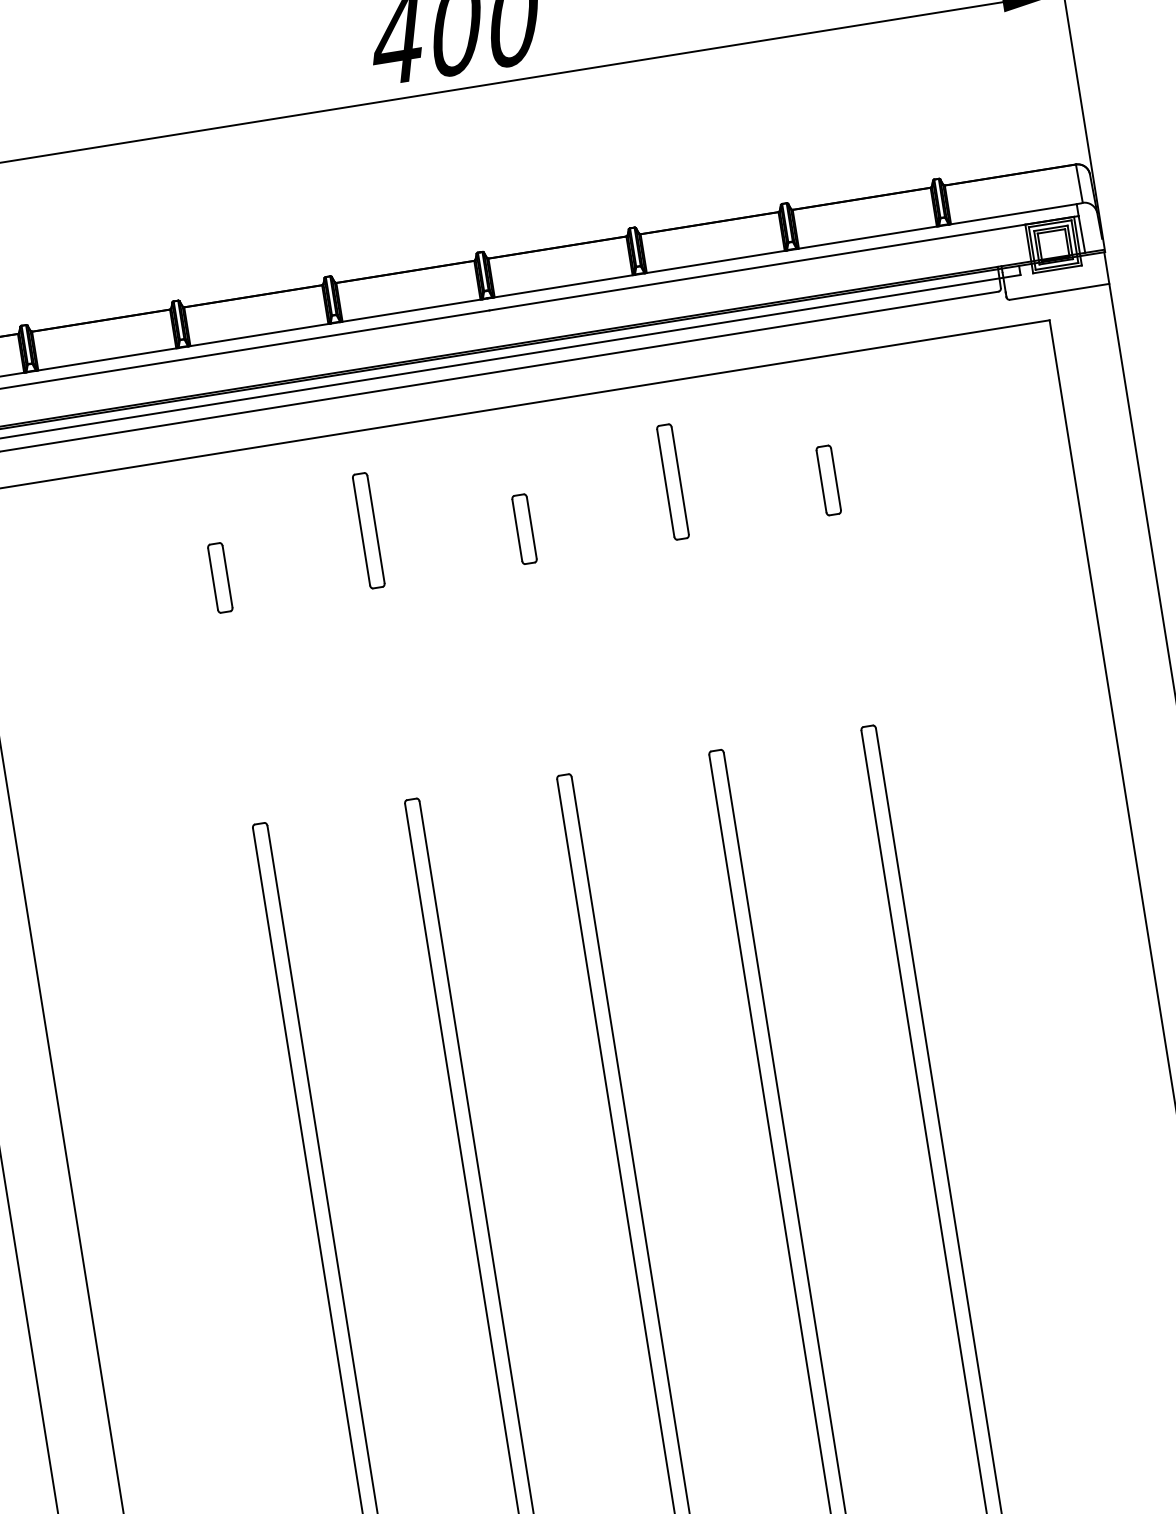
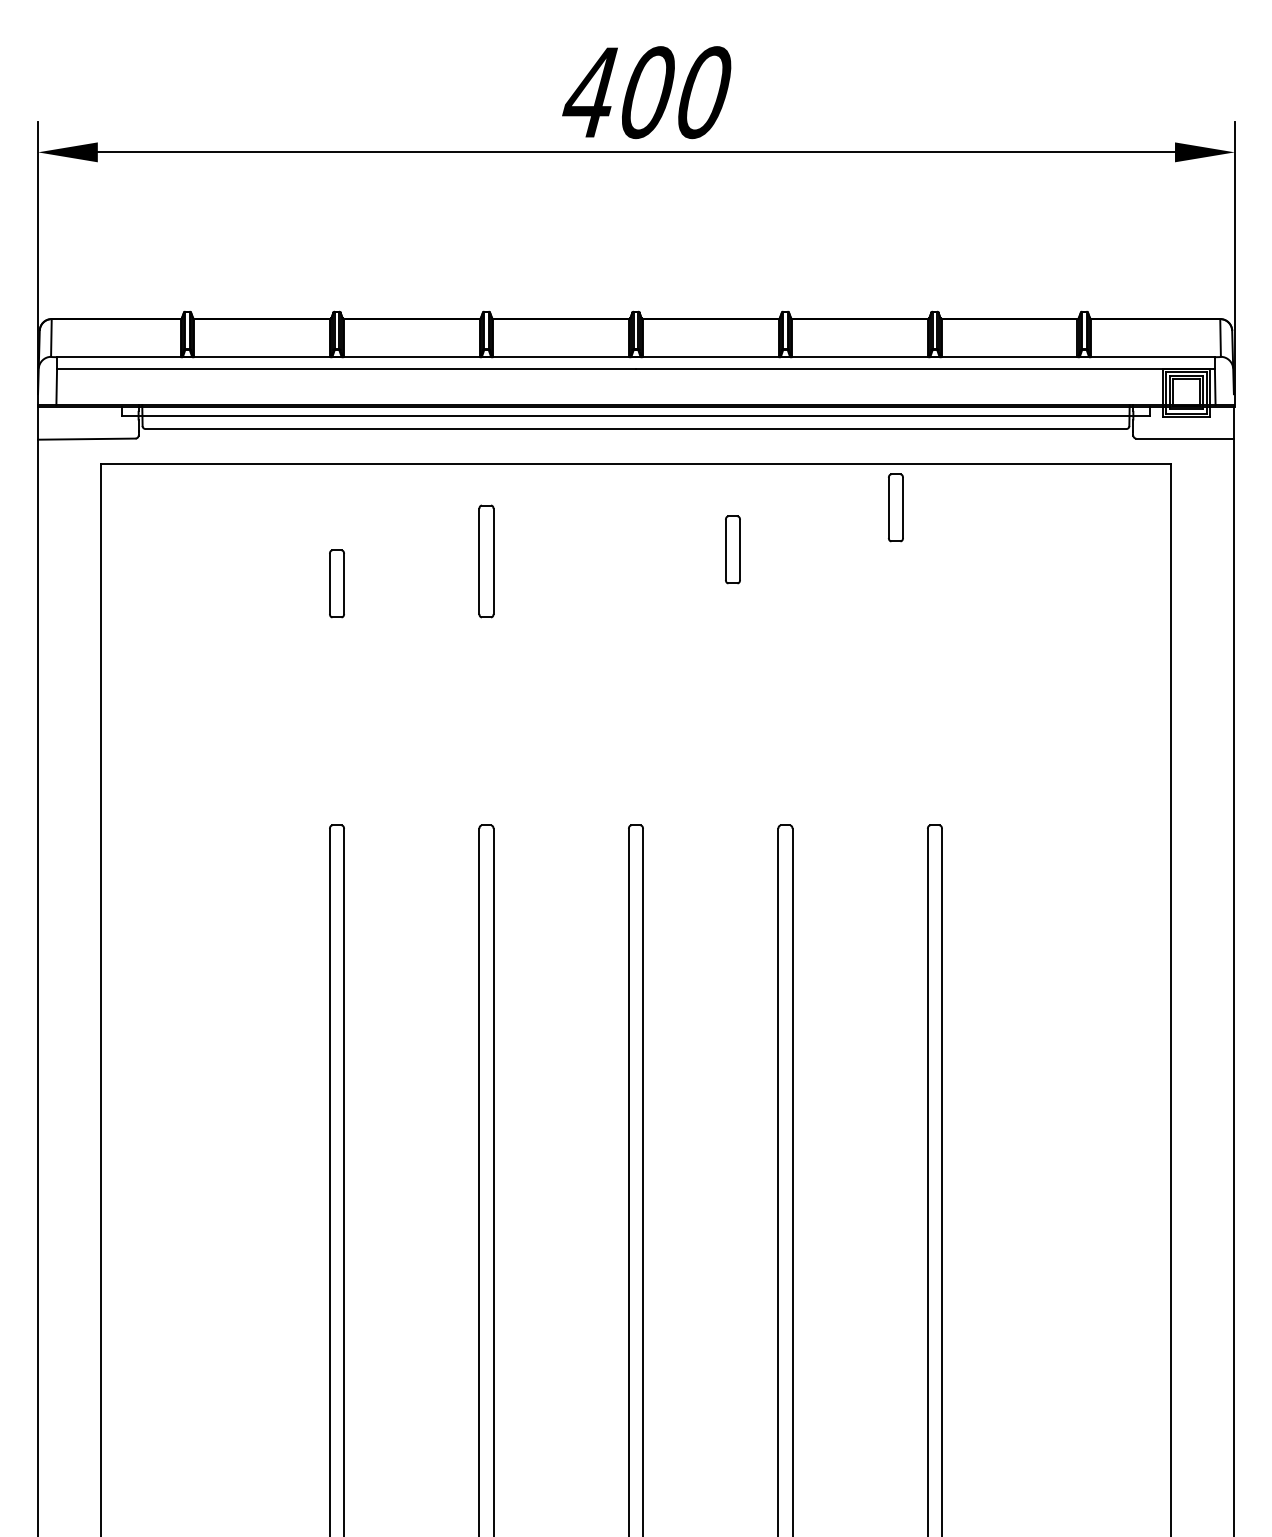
part: (828, 480) -> (895, 507), moved
part: (673, 482) -> (785, 561), removed
part: (524, 528) -> (732, 549), moved

